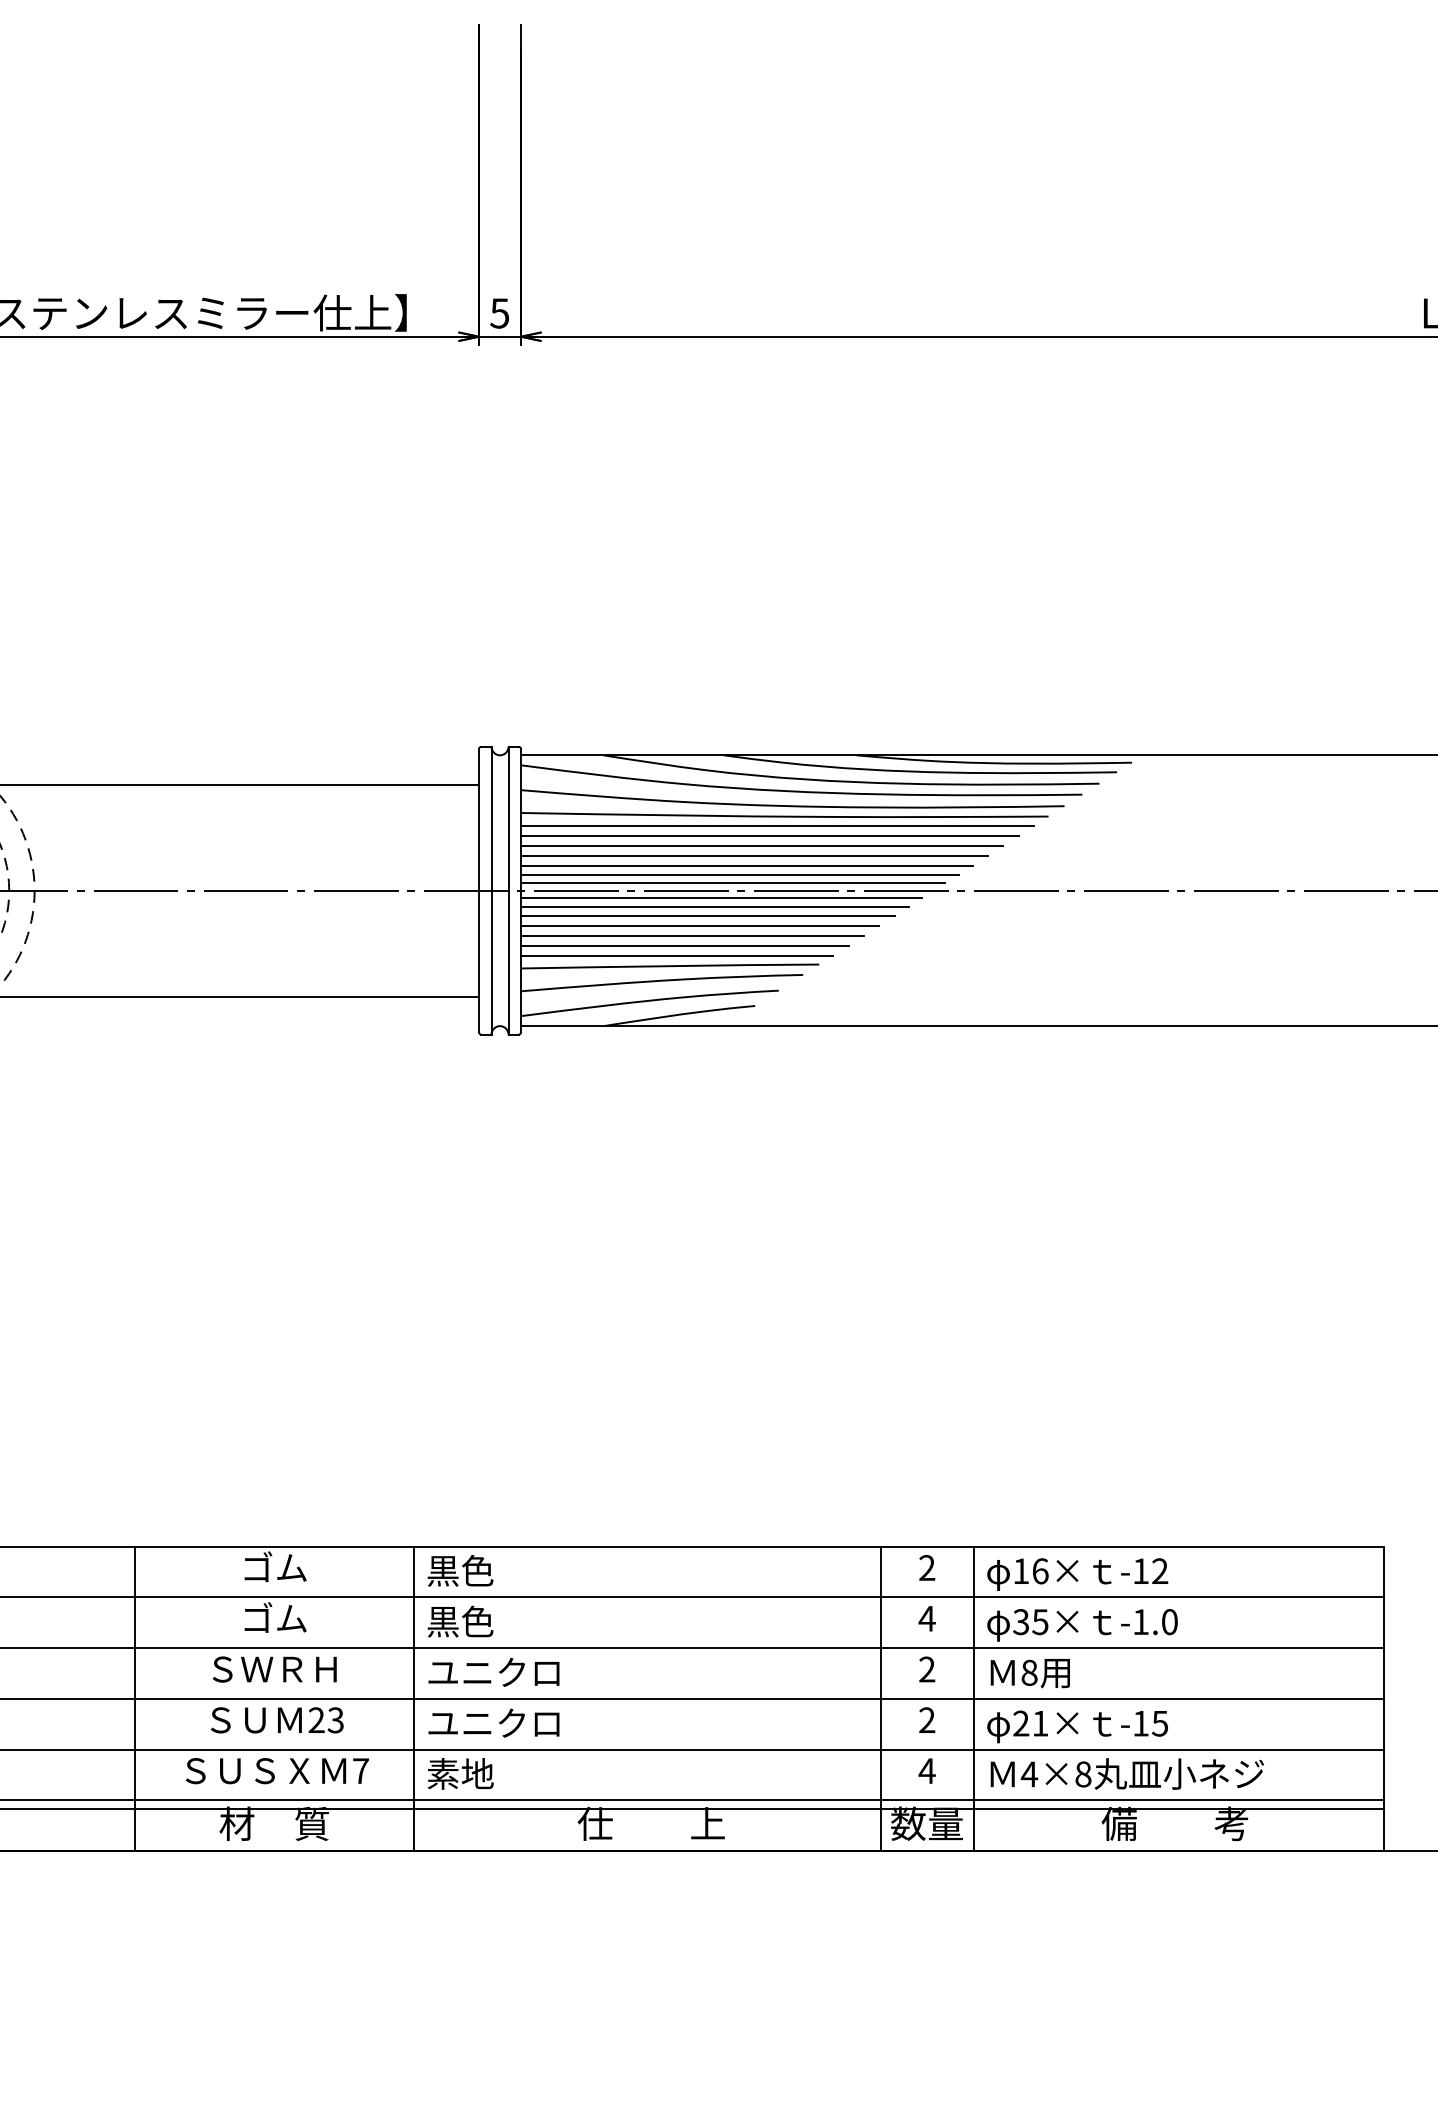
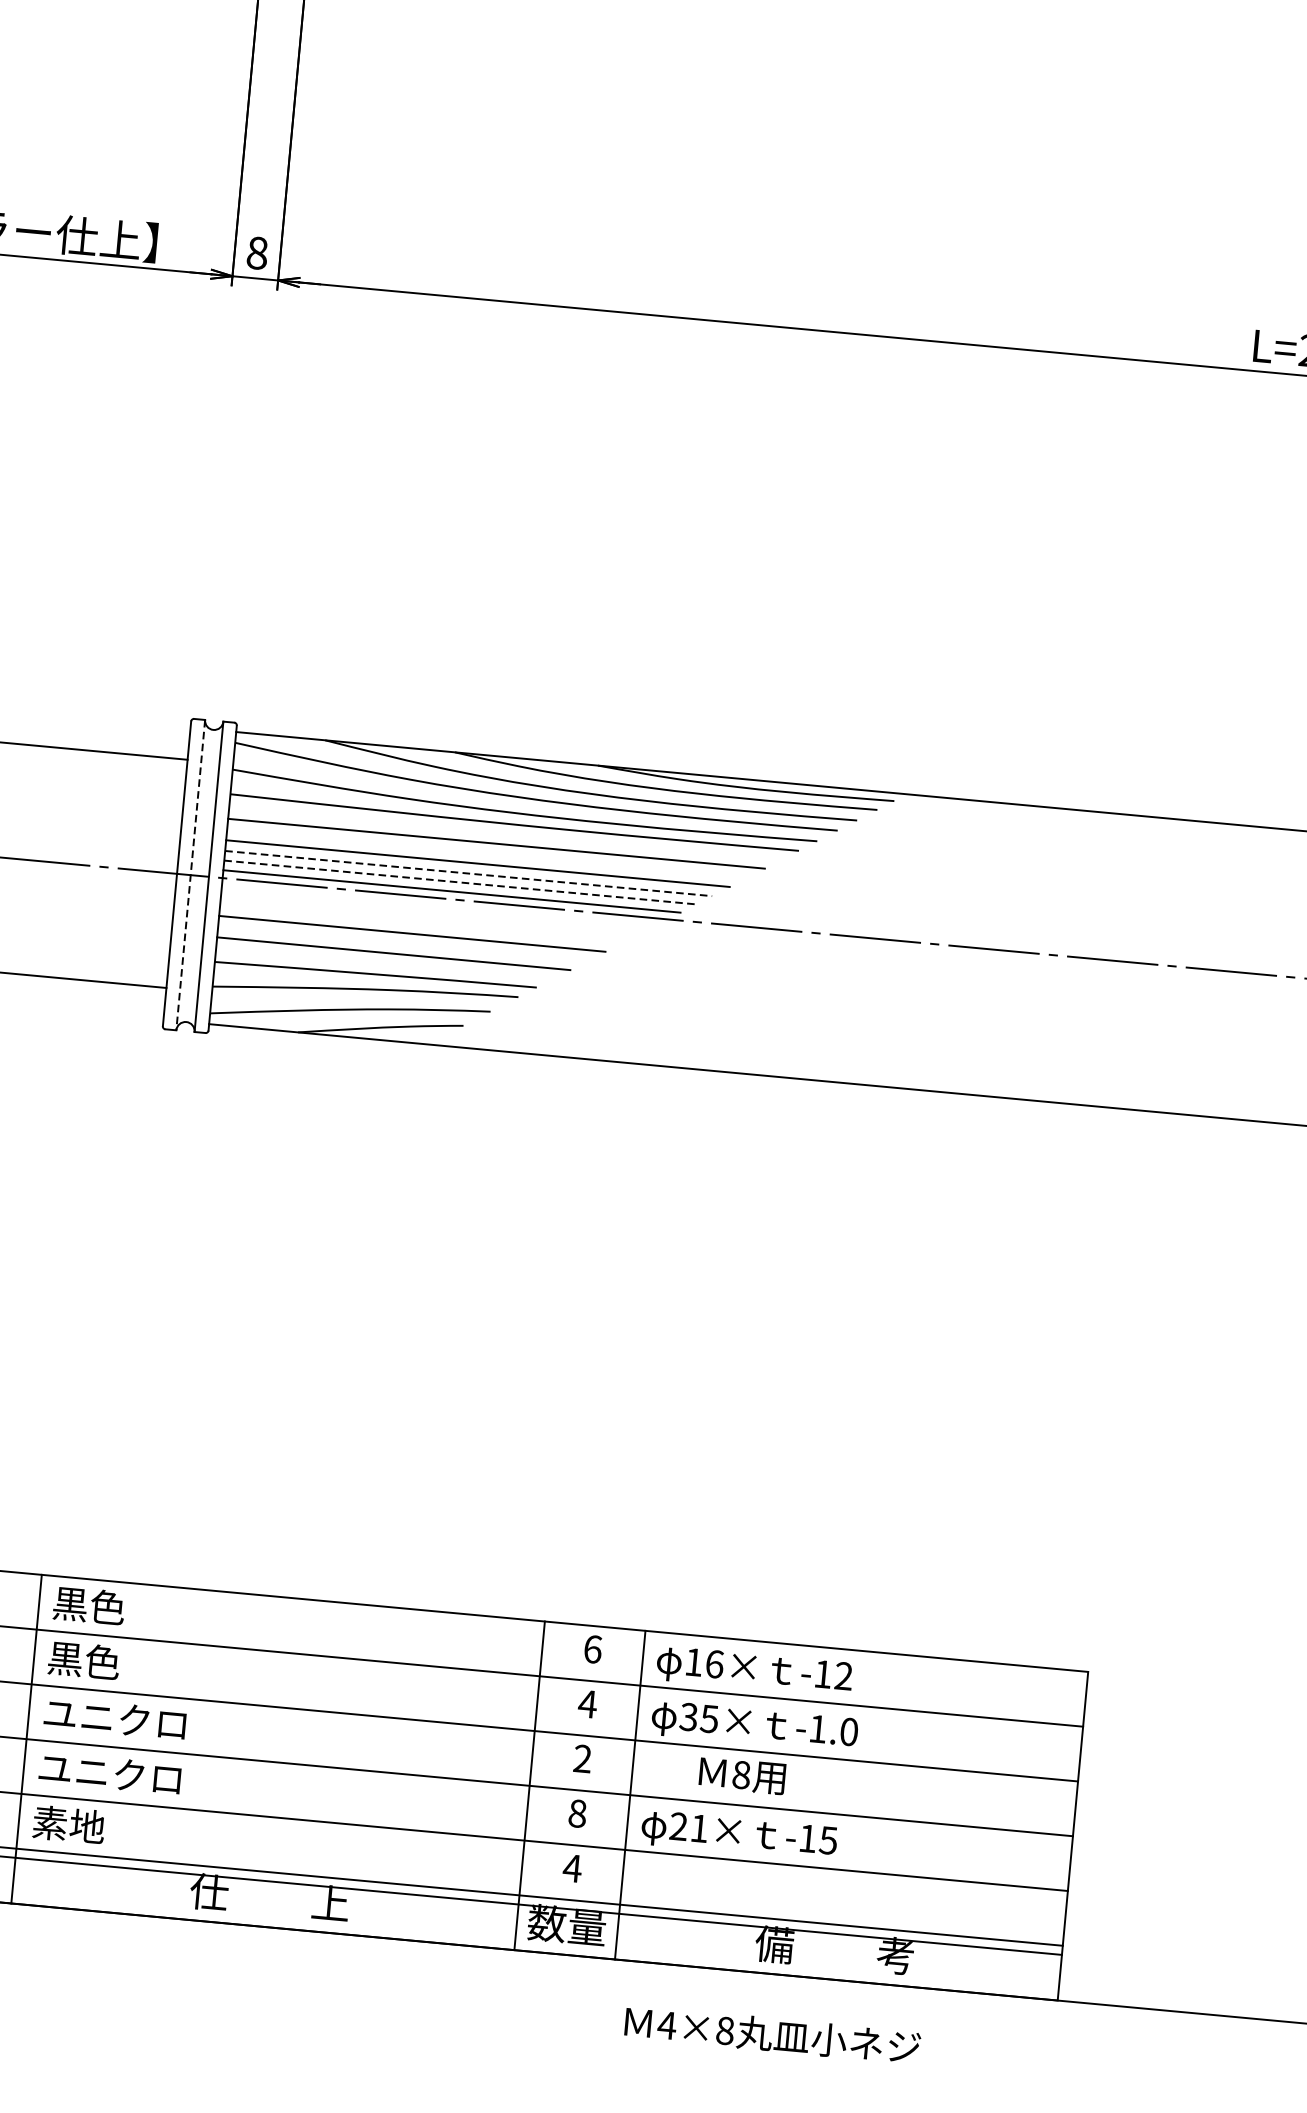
text: (499, 313) -> (257, 253), 5 -> 8
line: (777, 825) -> (505, 833), removed
line: (762, 845) -> (487, 853), removed
line: (746, 865) -> (468, 873), solid -> dashed
line: (739, 874) -> (459, 882), solid -> dashed
line: (491, 890) -> (190, 874), solid -> dashed
line: (721, 898) -> (437, 906), removed
line: (714, 906) -> (429, 914), removed
line: (707, 915) -> (421, 923), removed
line: (692, 935) -> (403, 943), removed
line: (677, 955) -> (384, 963), removed
text: (927, 1568) -> (593, 1649), 2 -> 6
text: (1029, 1673) -> (741, 1775), moved
text: (927, 1720) -> (577, 1813), 2 -> 8
text: (1127, 1773) -> (772, 2034), moved

